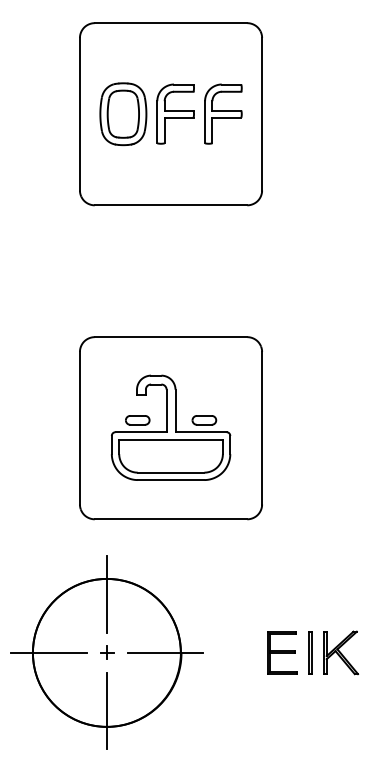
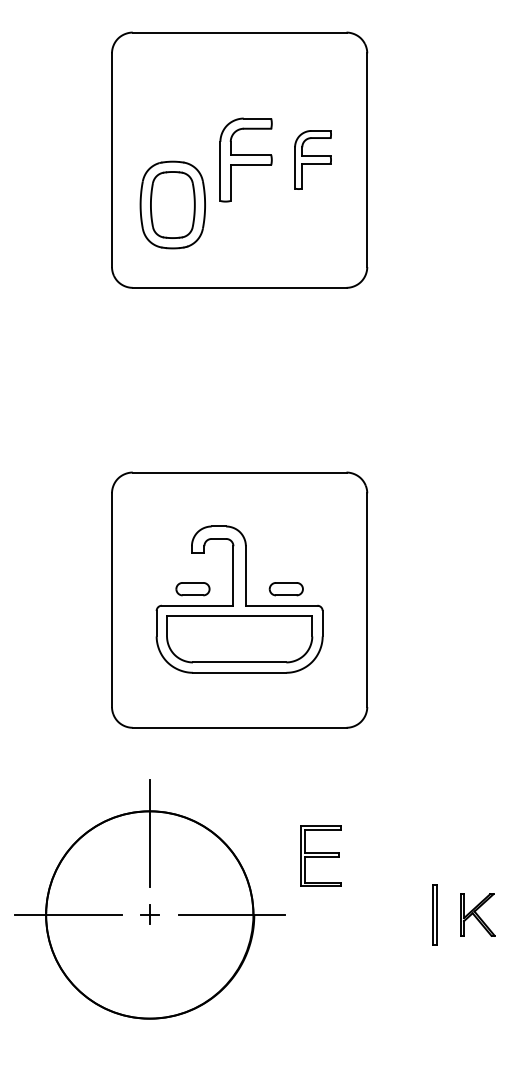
part: (223, 113) -> (313, 159), size x0.7
part: (123, 114) -> (173, 205), moved
part: (282, 652) -> (321, 855), moved
part: (341, 652) -> (478, 914), size x0.7
line: (106, 710) -> (149, 995), removed

